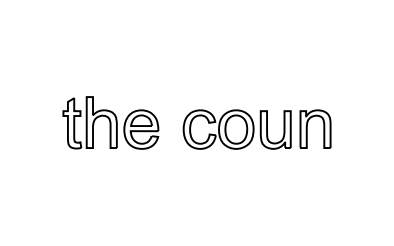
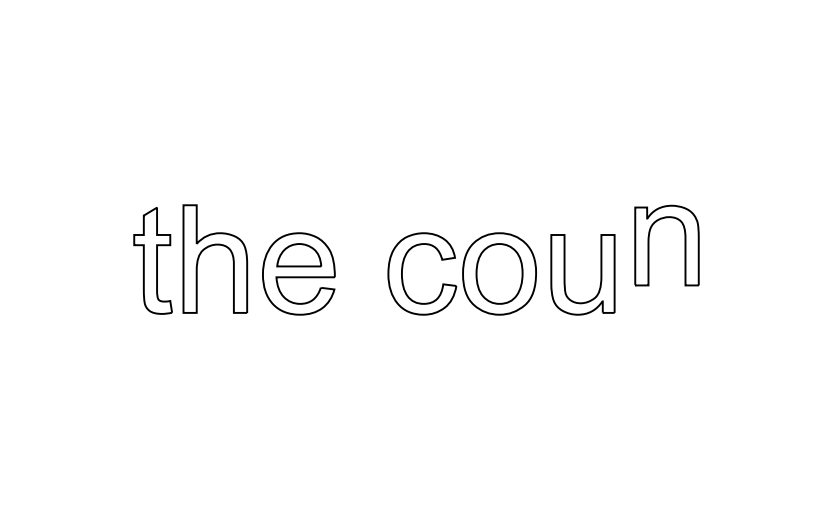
part: (307, 128) -> (649, 244), moved

